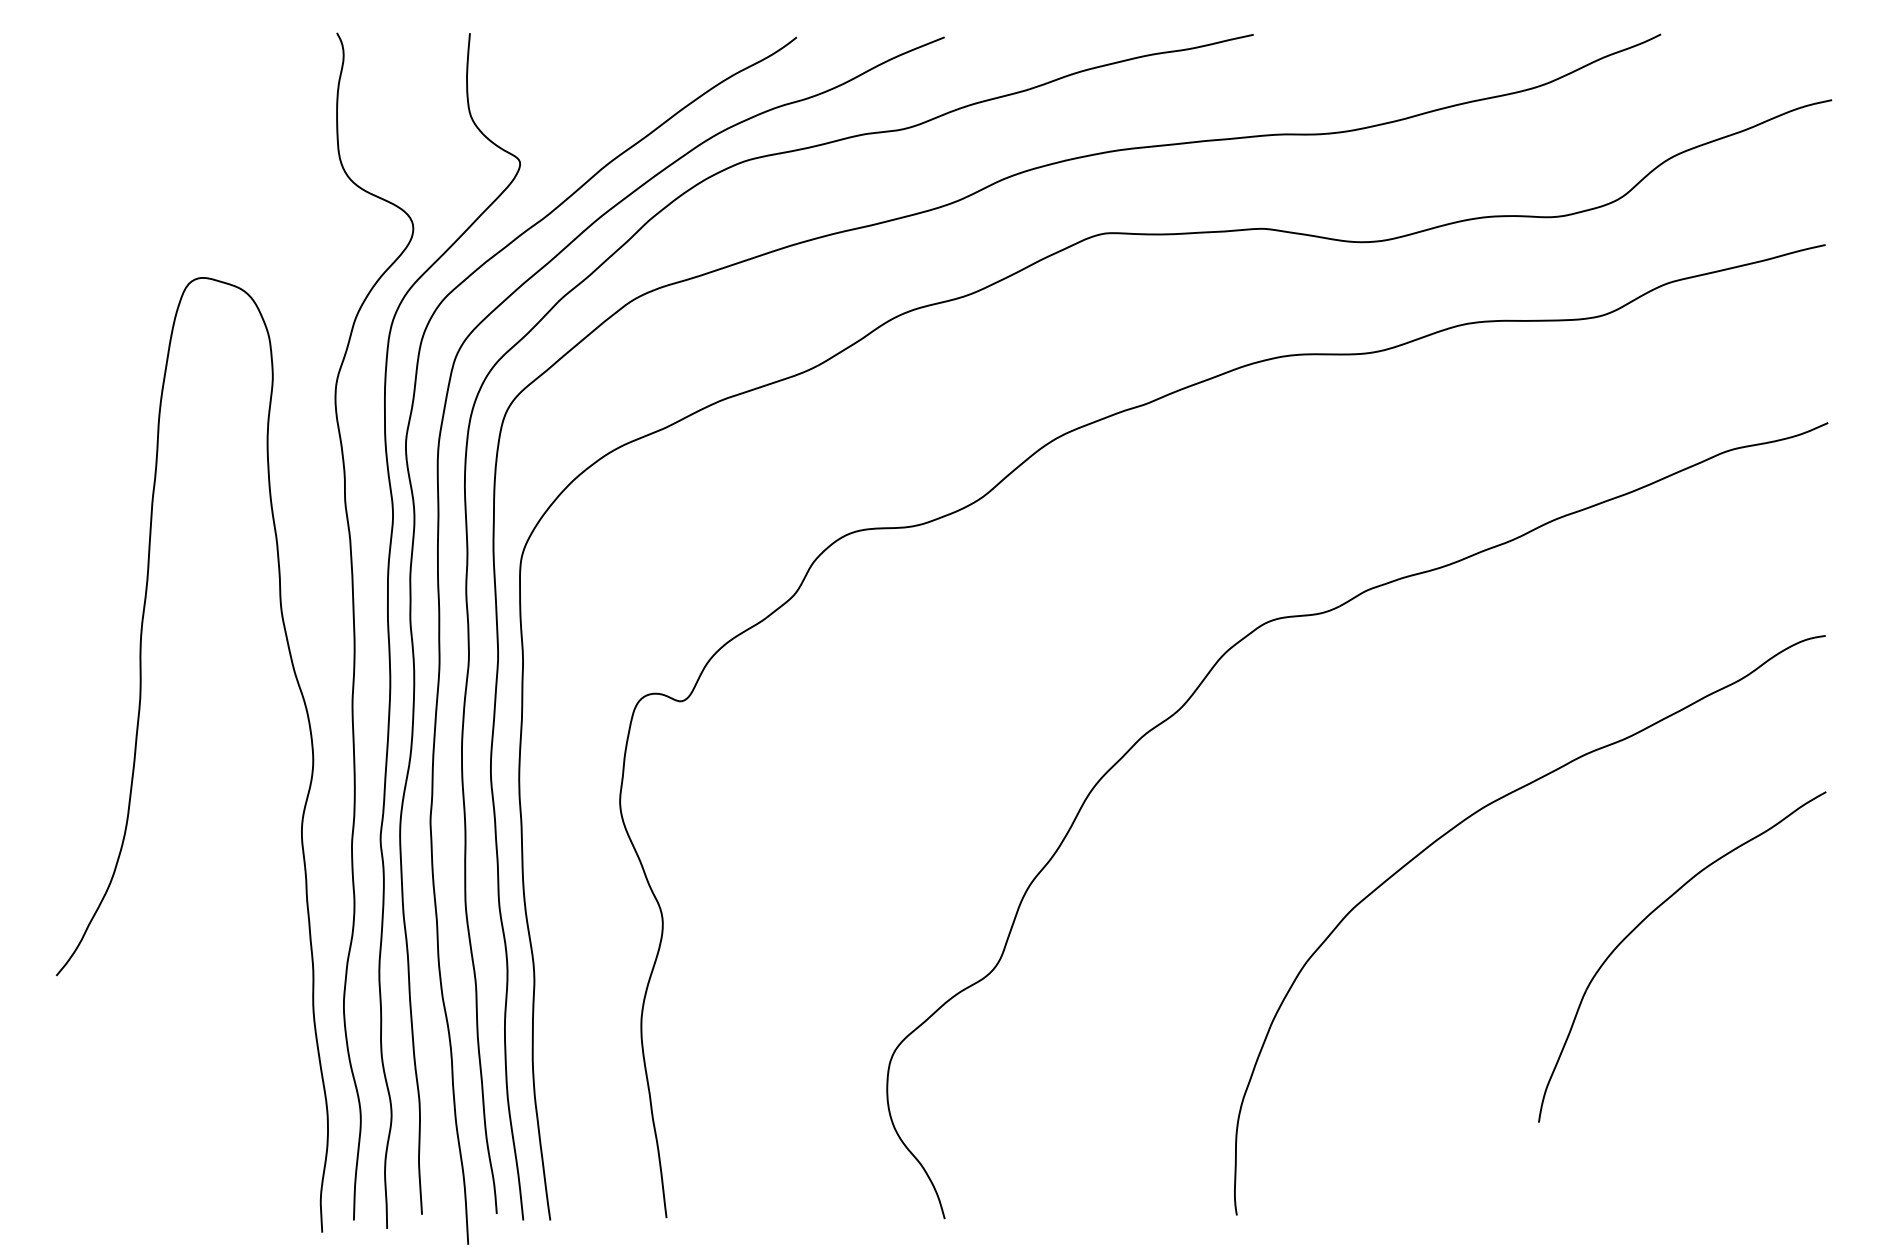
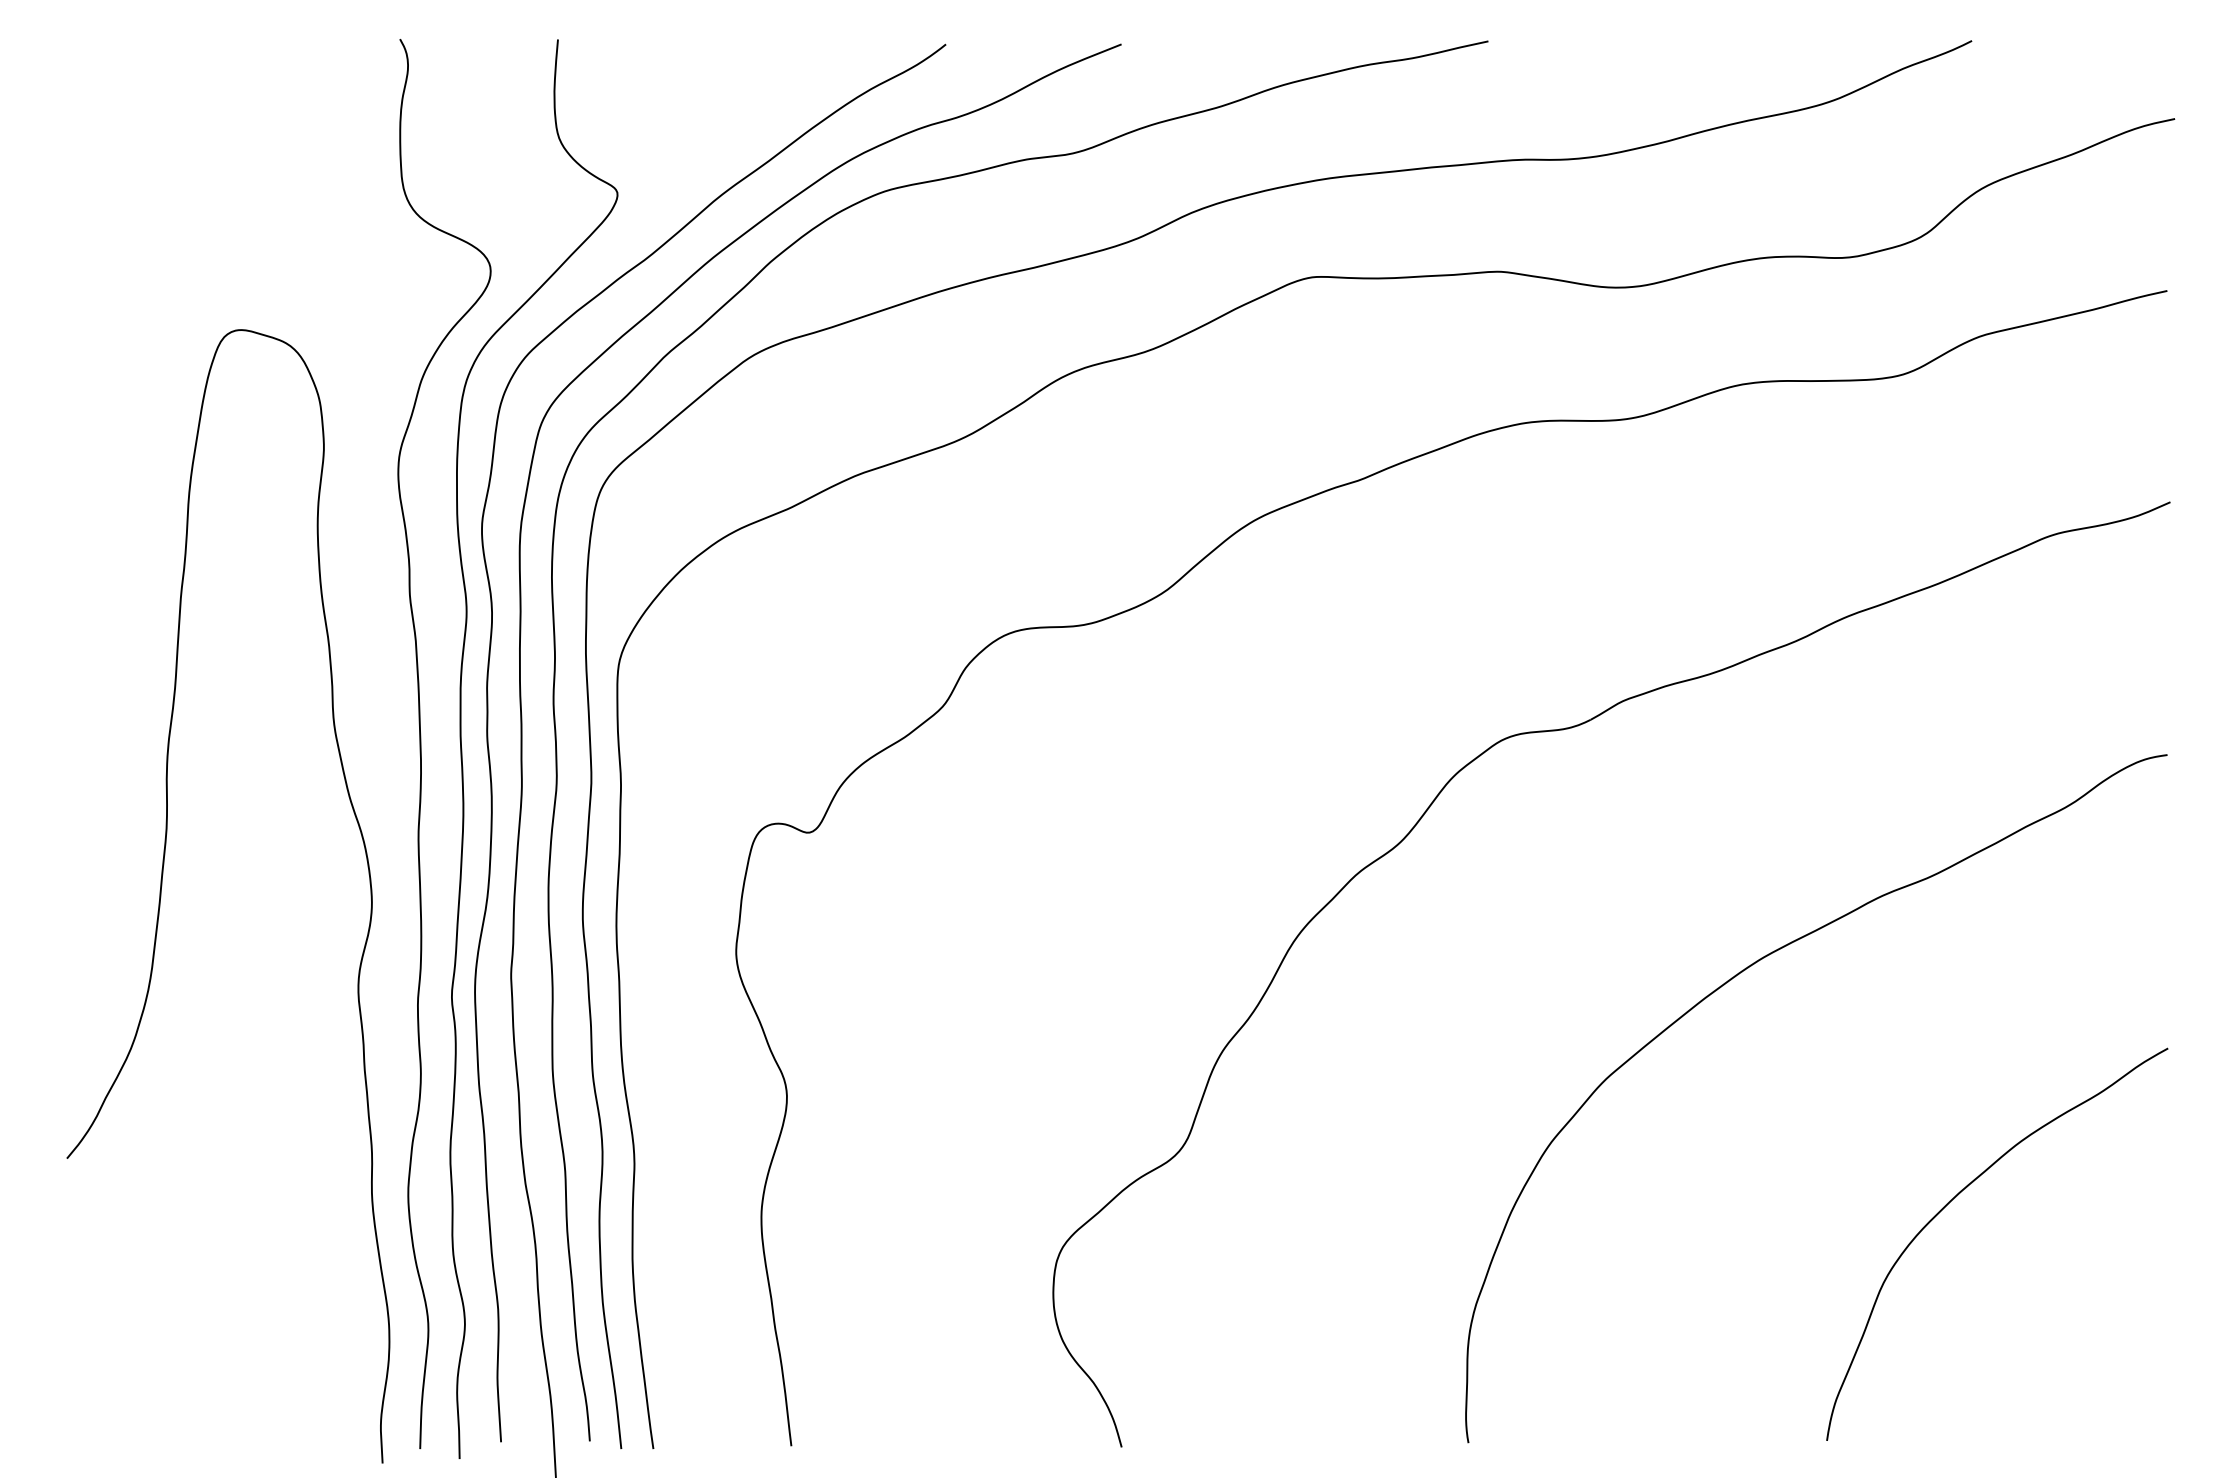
curve: (1650, 915) -> (1959, 1195), moved

